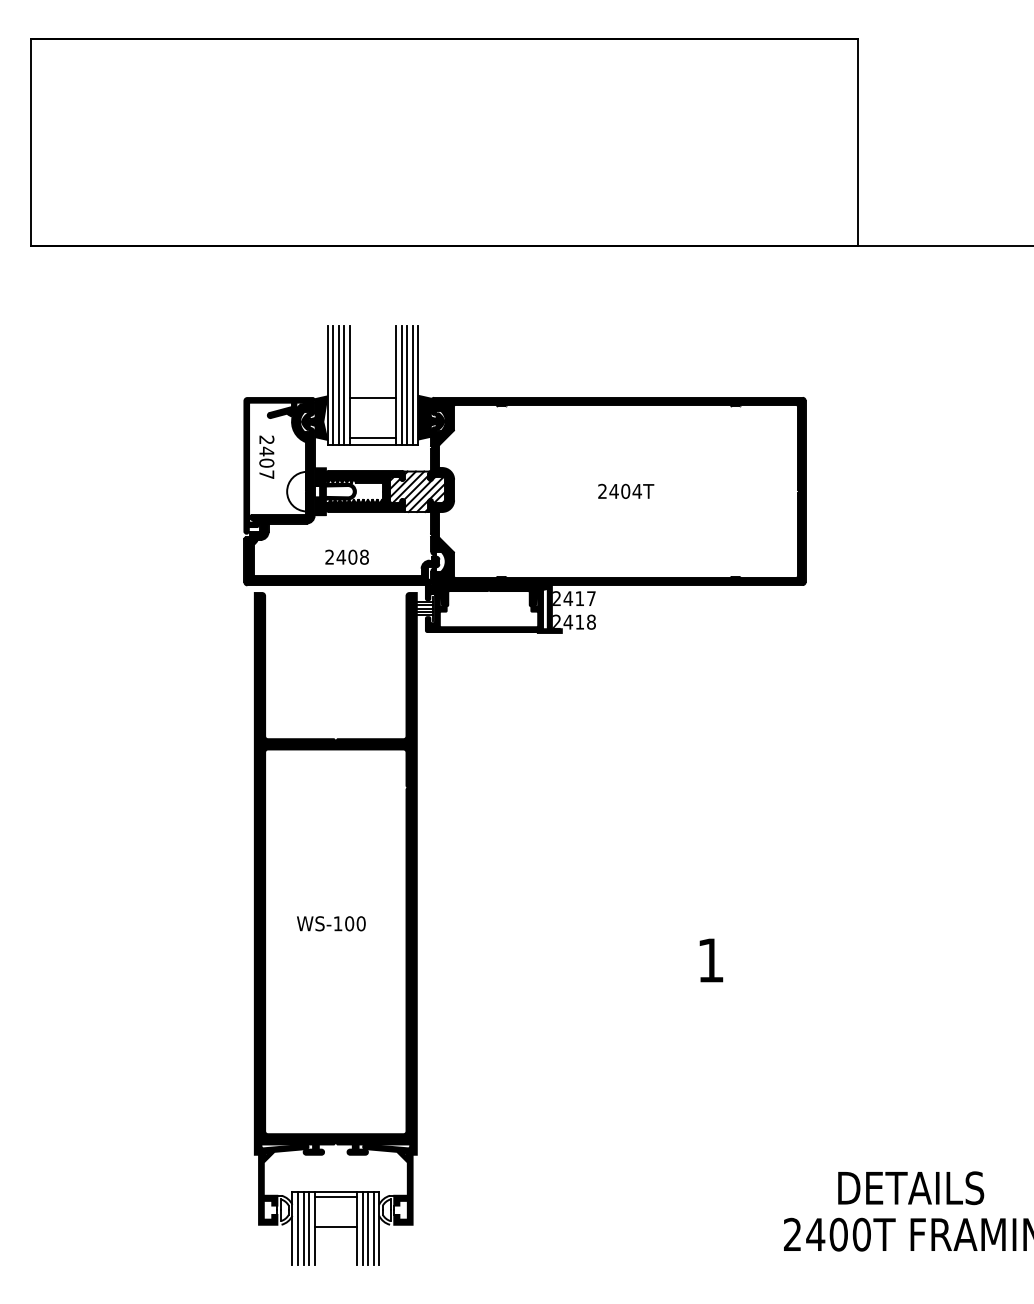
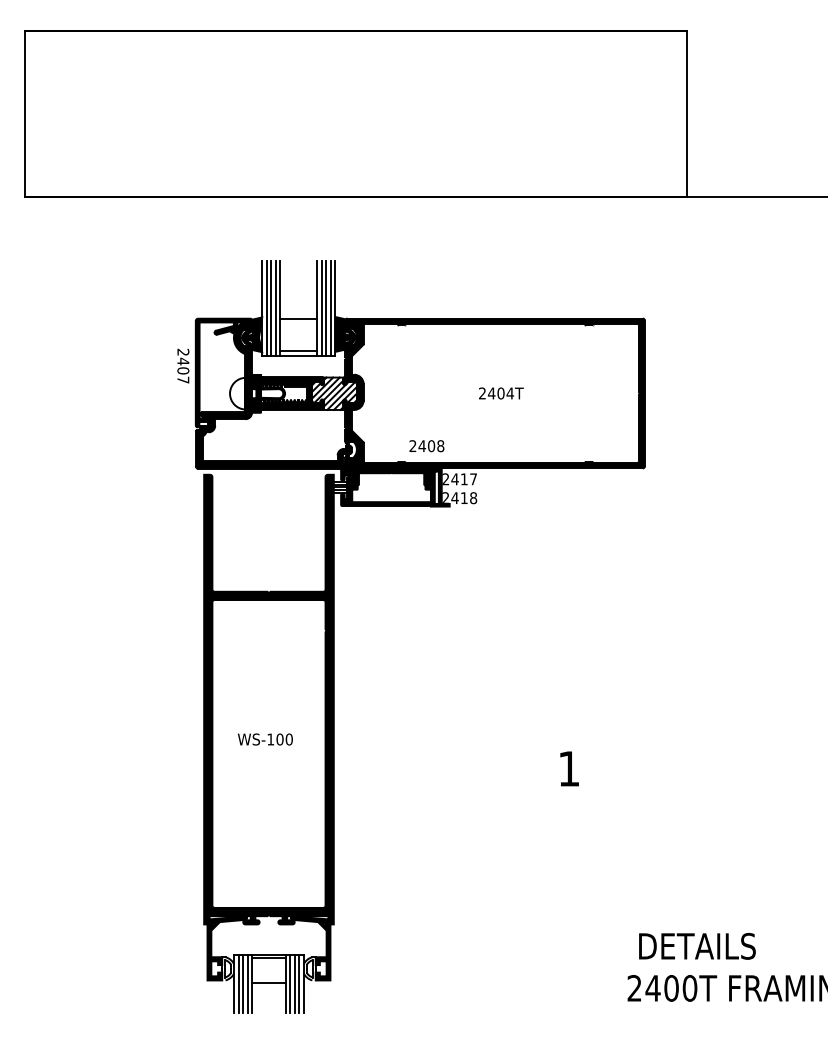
text: (266, 456) -> (183, 365), moved
text: (346, 556) -> (426, 445), moved
text: (911, 1188) -> (697, 946), moved

